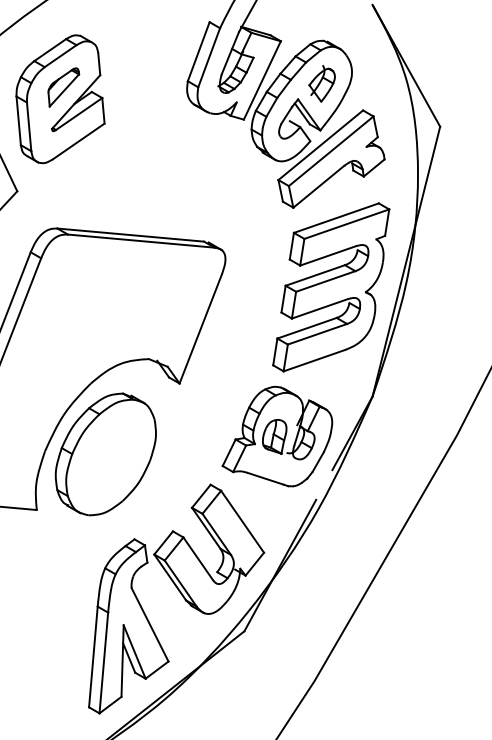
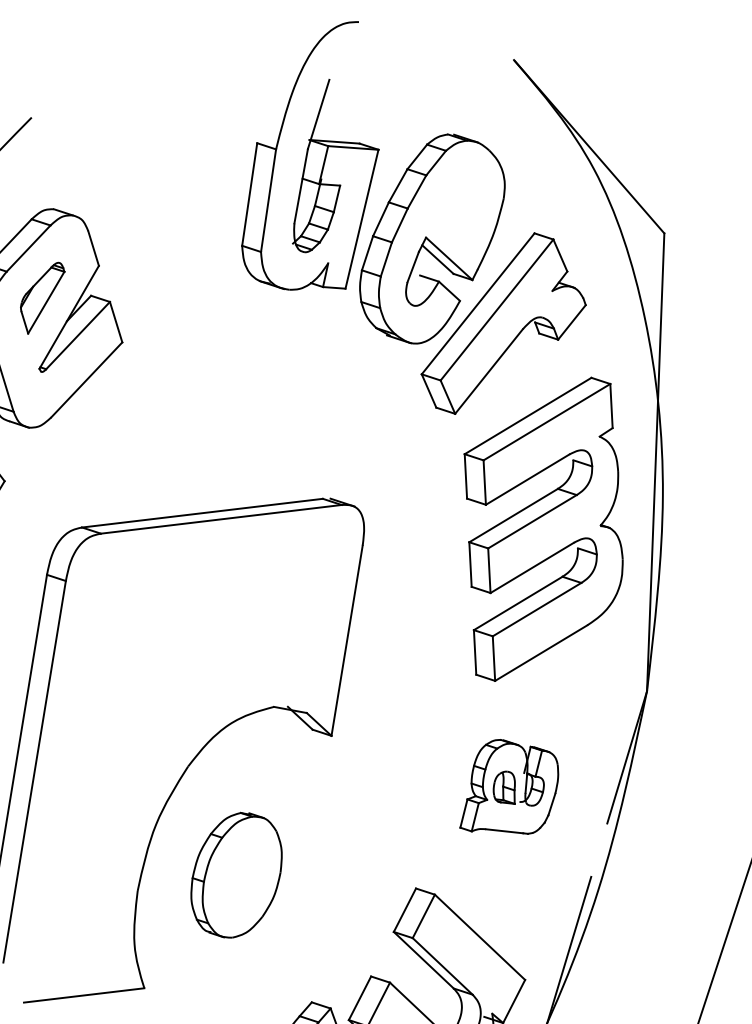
part: (321, 83) -> (458, 204), removed
part: (277, 436) -> (507, 787), size x0.6
part: (105, 454) -> (236, 875), size x0.6

